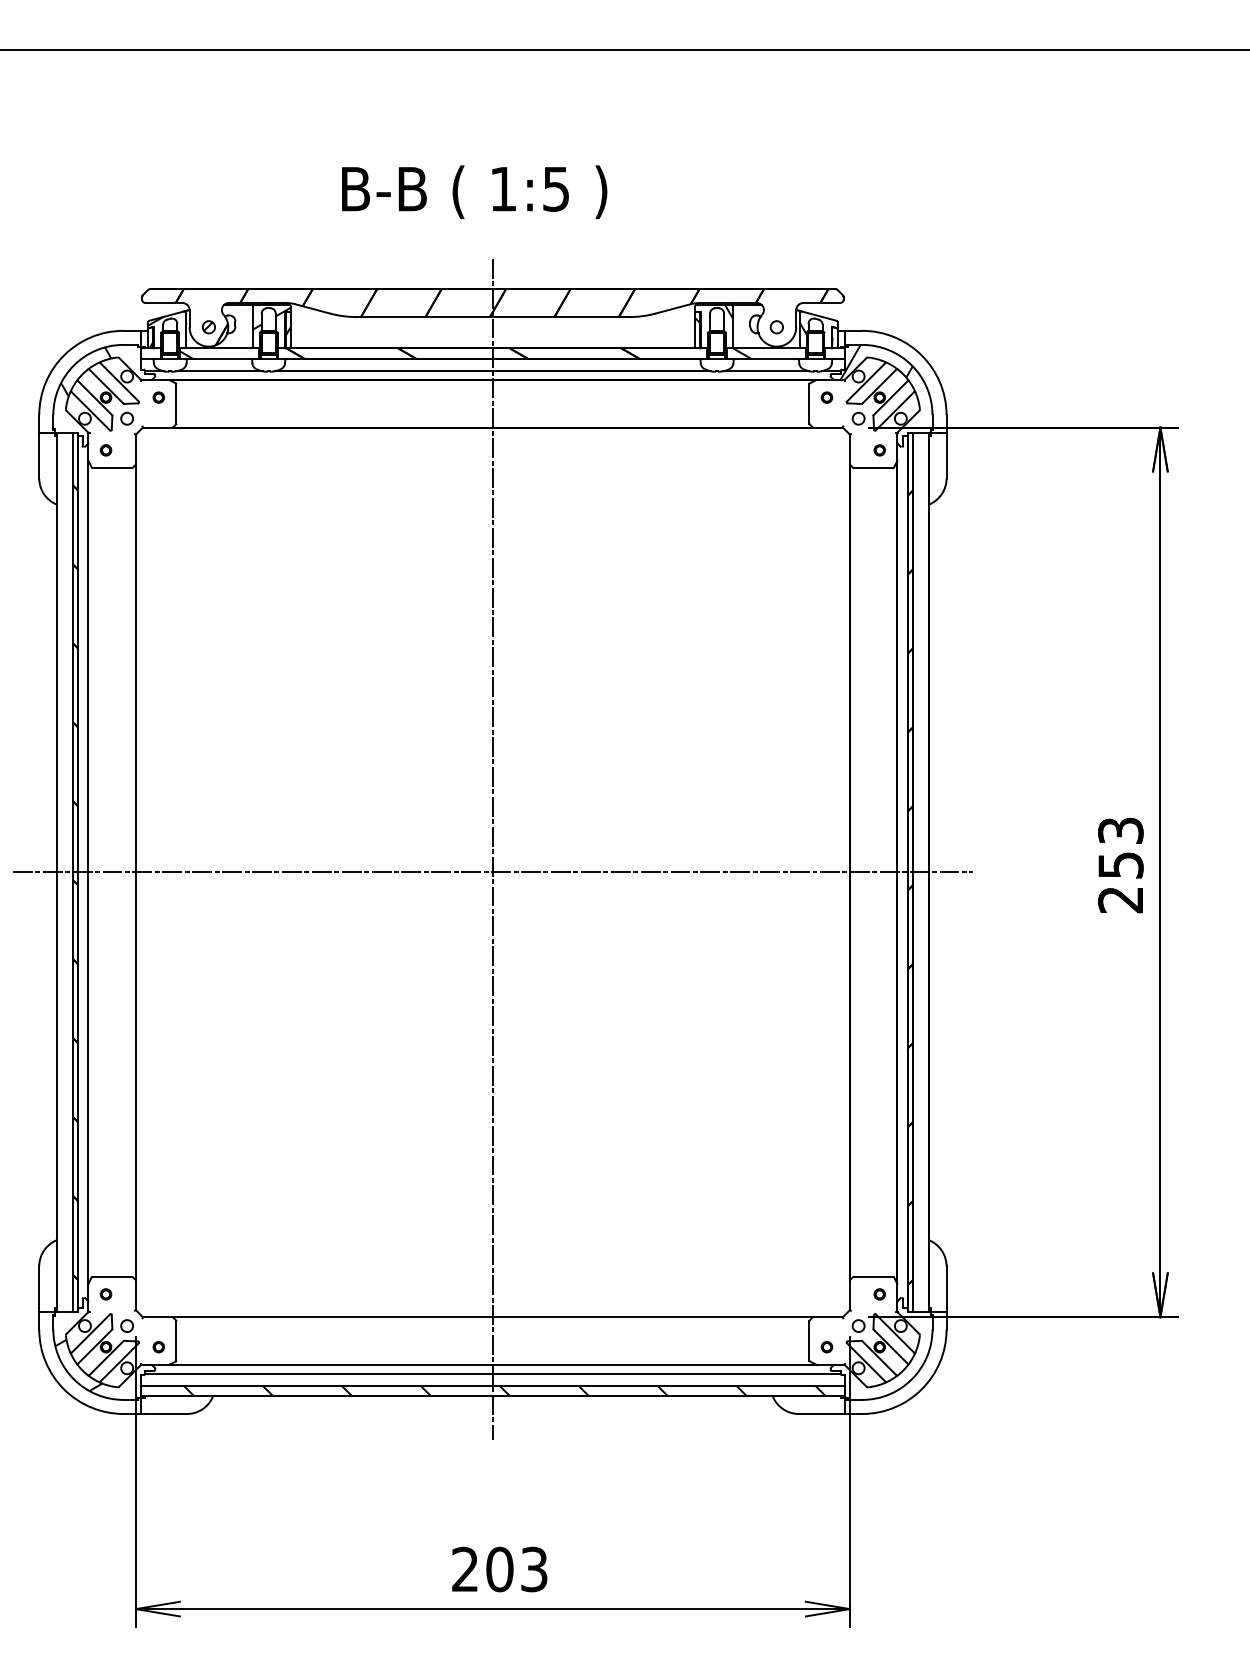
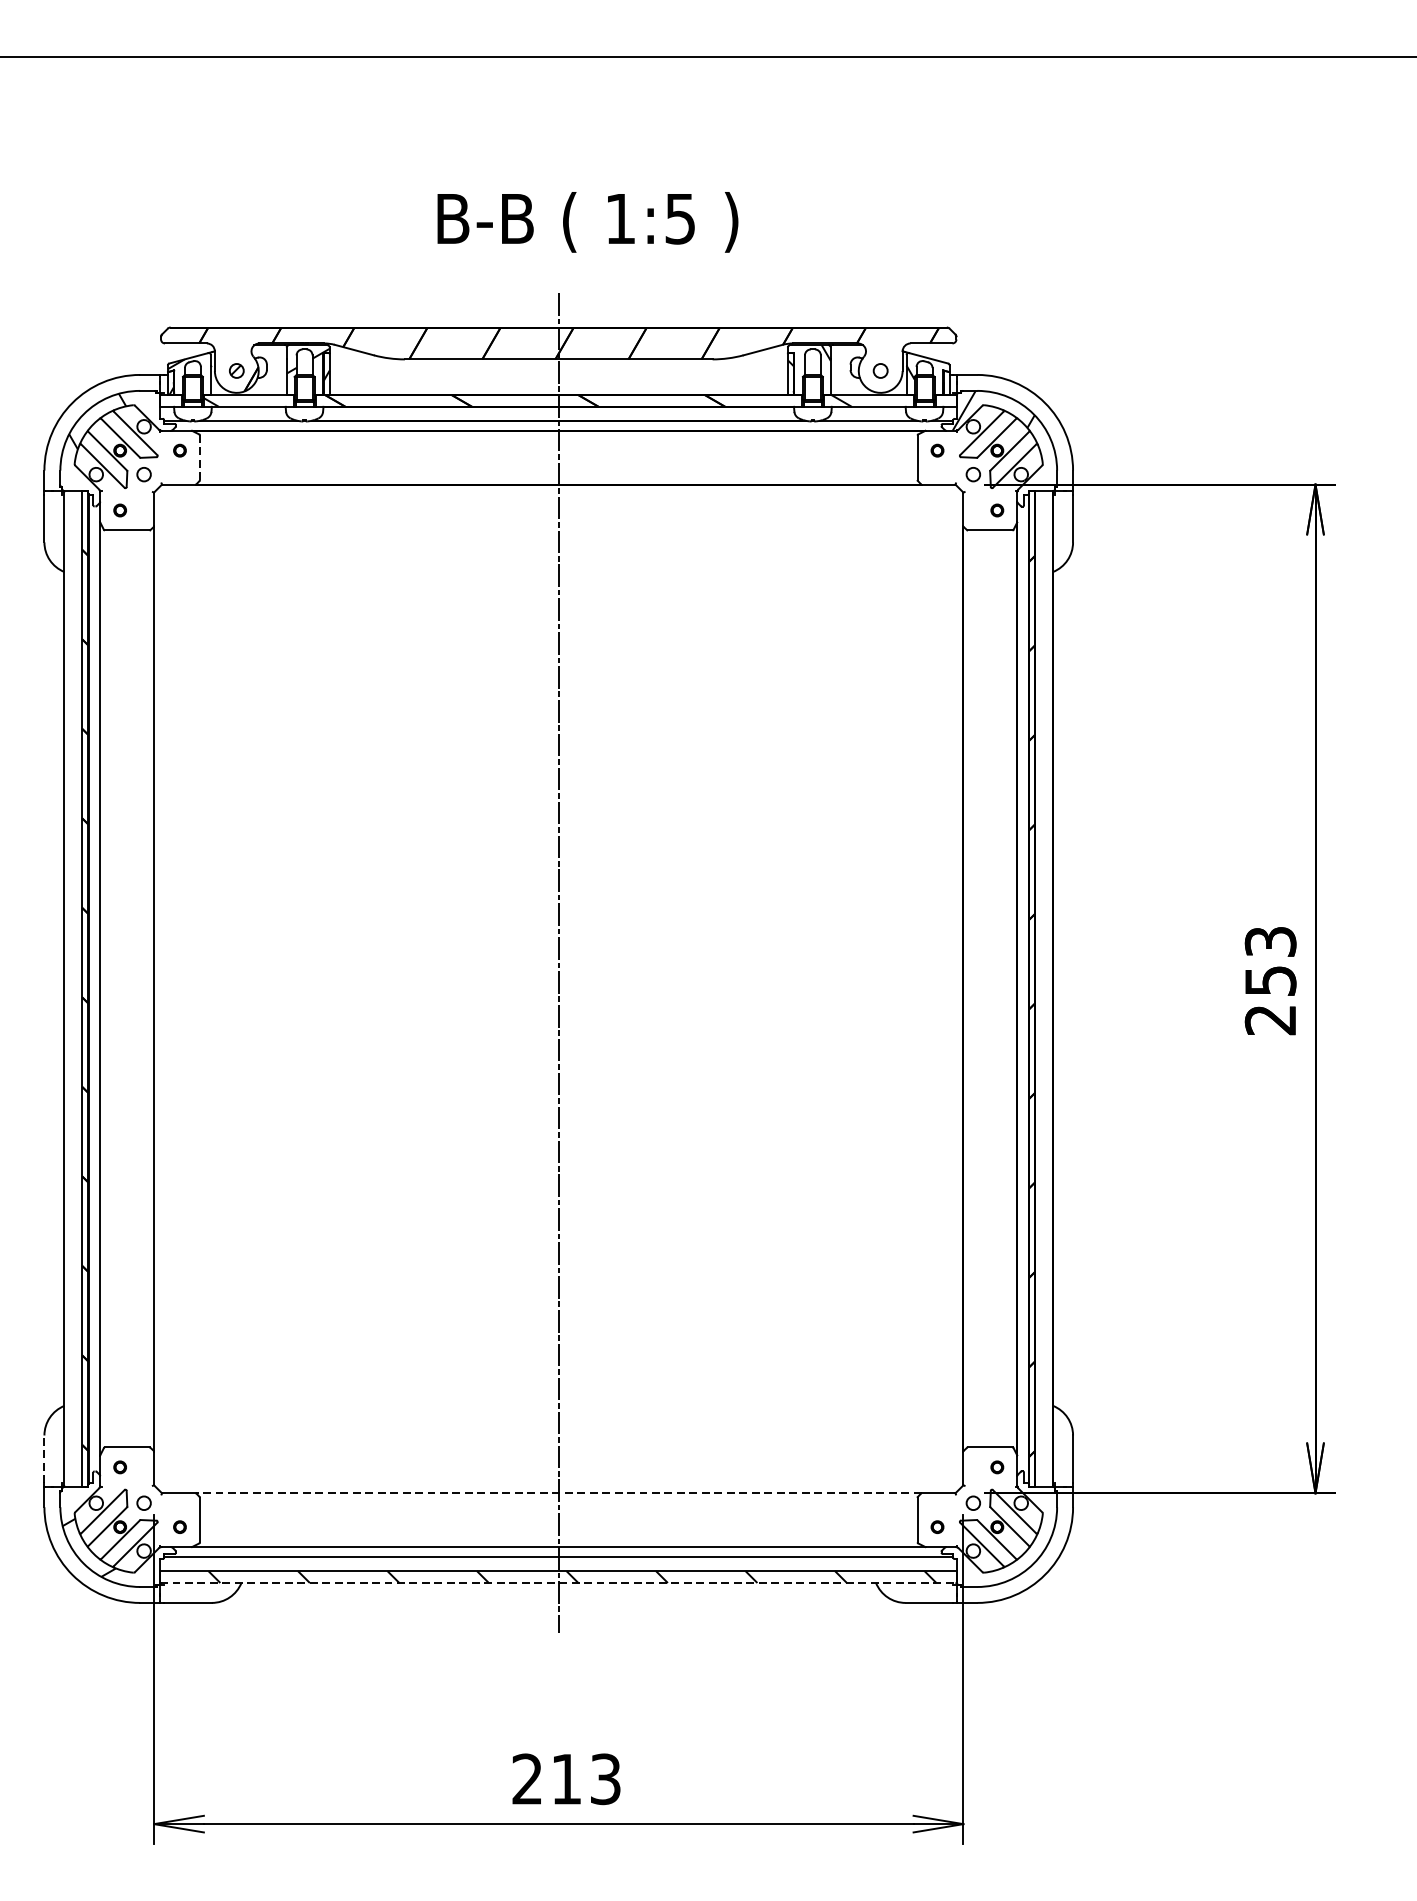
text: (474, 191) -> (587, 221), moved
line: (176, 403) -> (200, 457), solid -> dashed
line: (492, 872) -> (558, 989), removed
line: (39, 1286) -> (44, 1458), solid -> dashed
line: (492, 1317) -> (558, 1493), solid -> dashed
line: (492, 1396) -> (558, 1583), solid -> dashed
text: (499, 1569) -> (566, 1779), 203 -> 213

